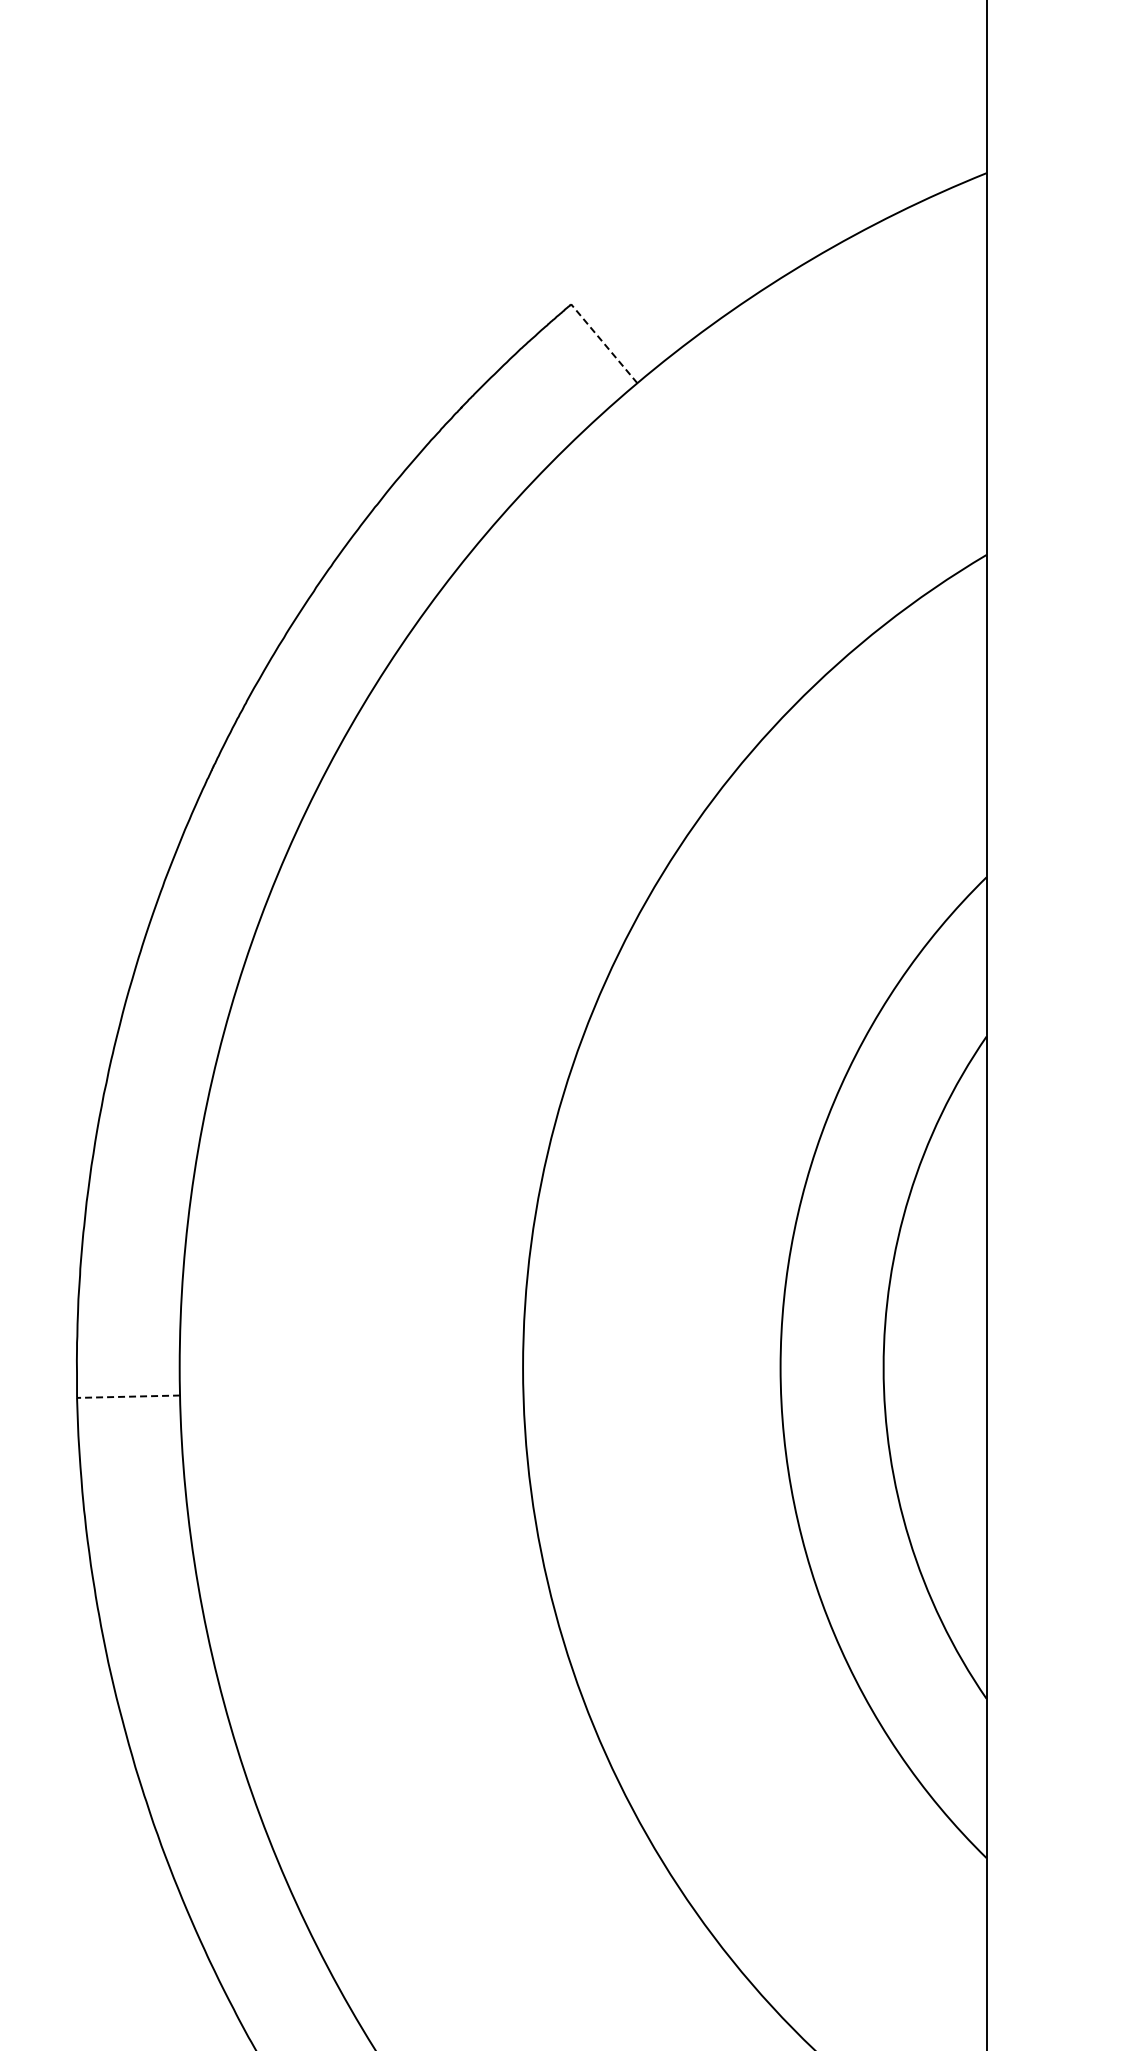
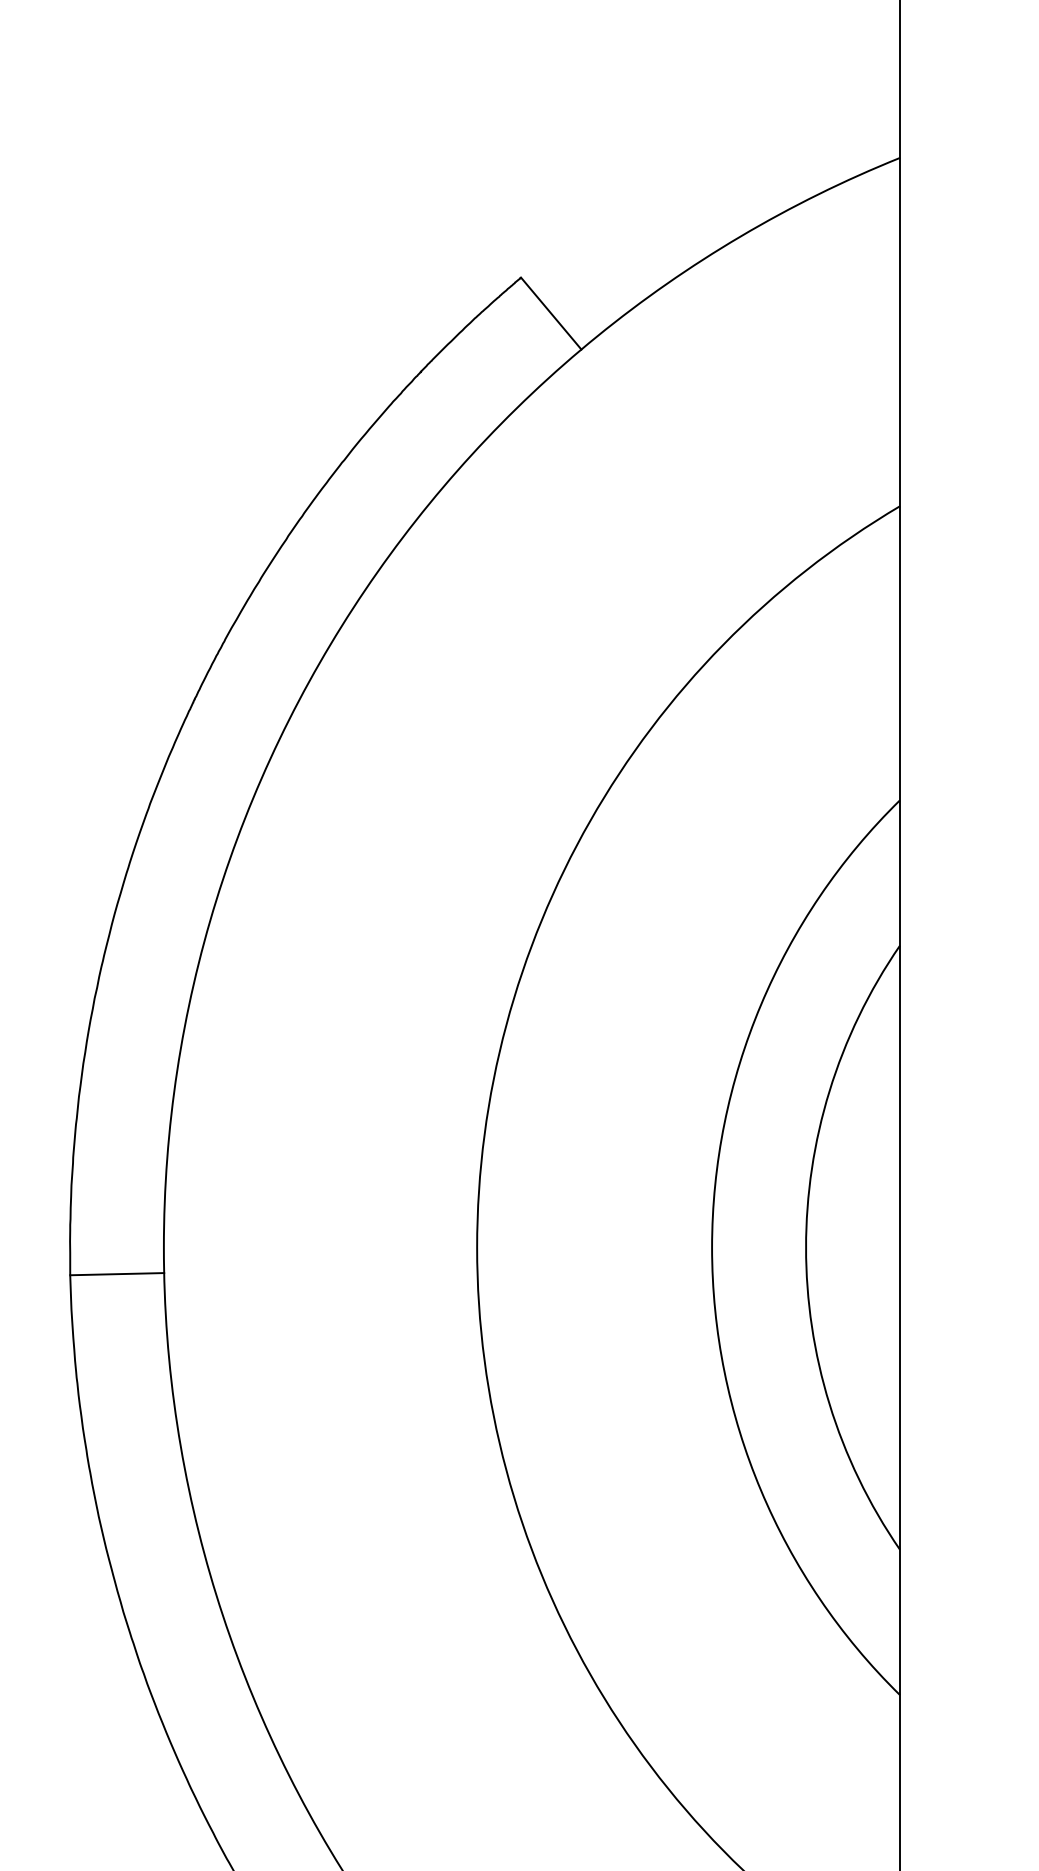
line: (604, 343) -> (551, 313), dashed -> solid
line: (128, 1396) -> (117, 1273), dashed -> solid

